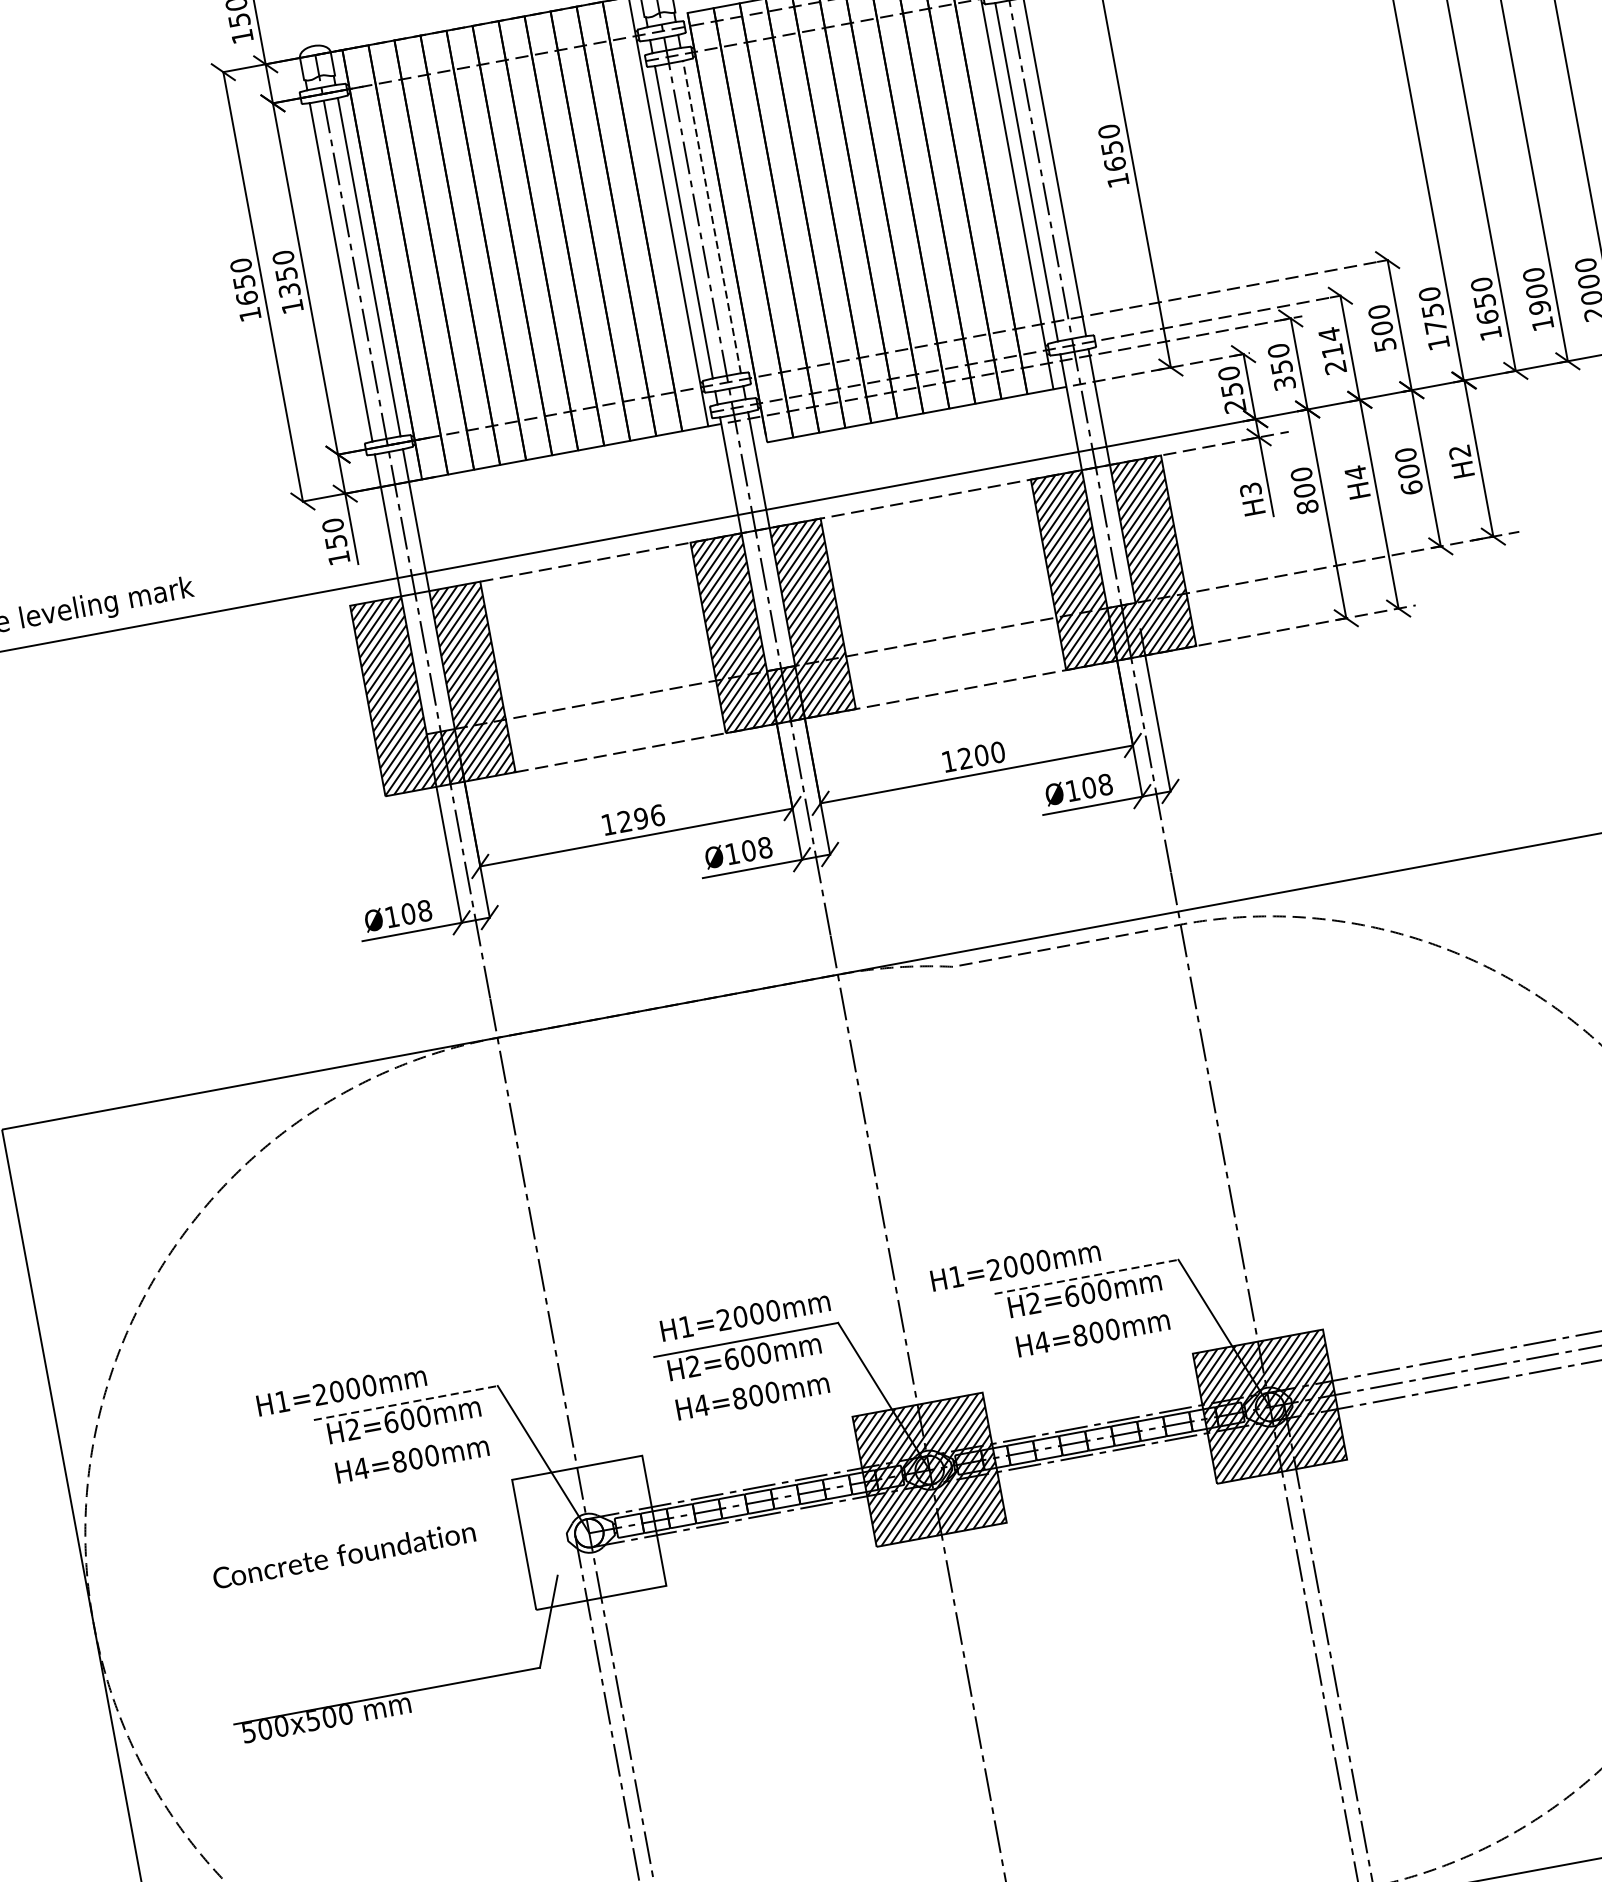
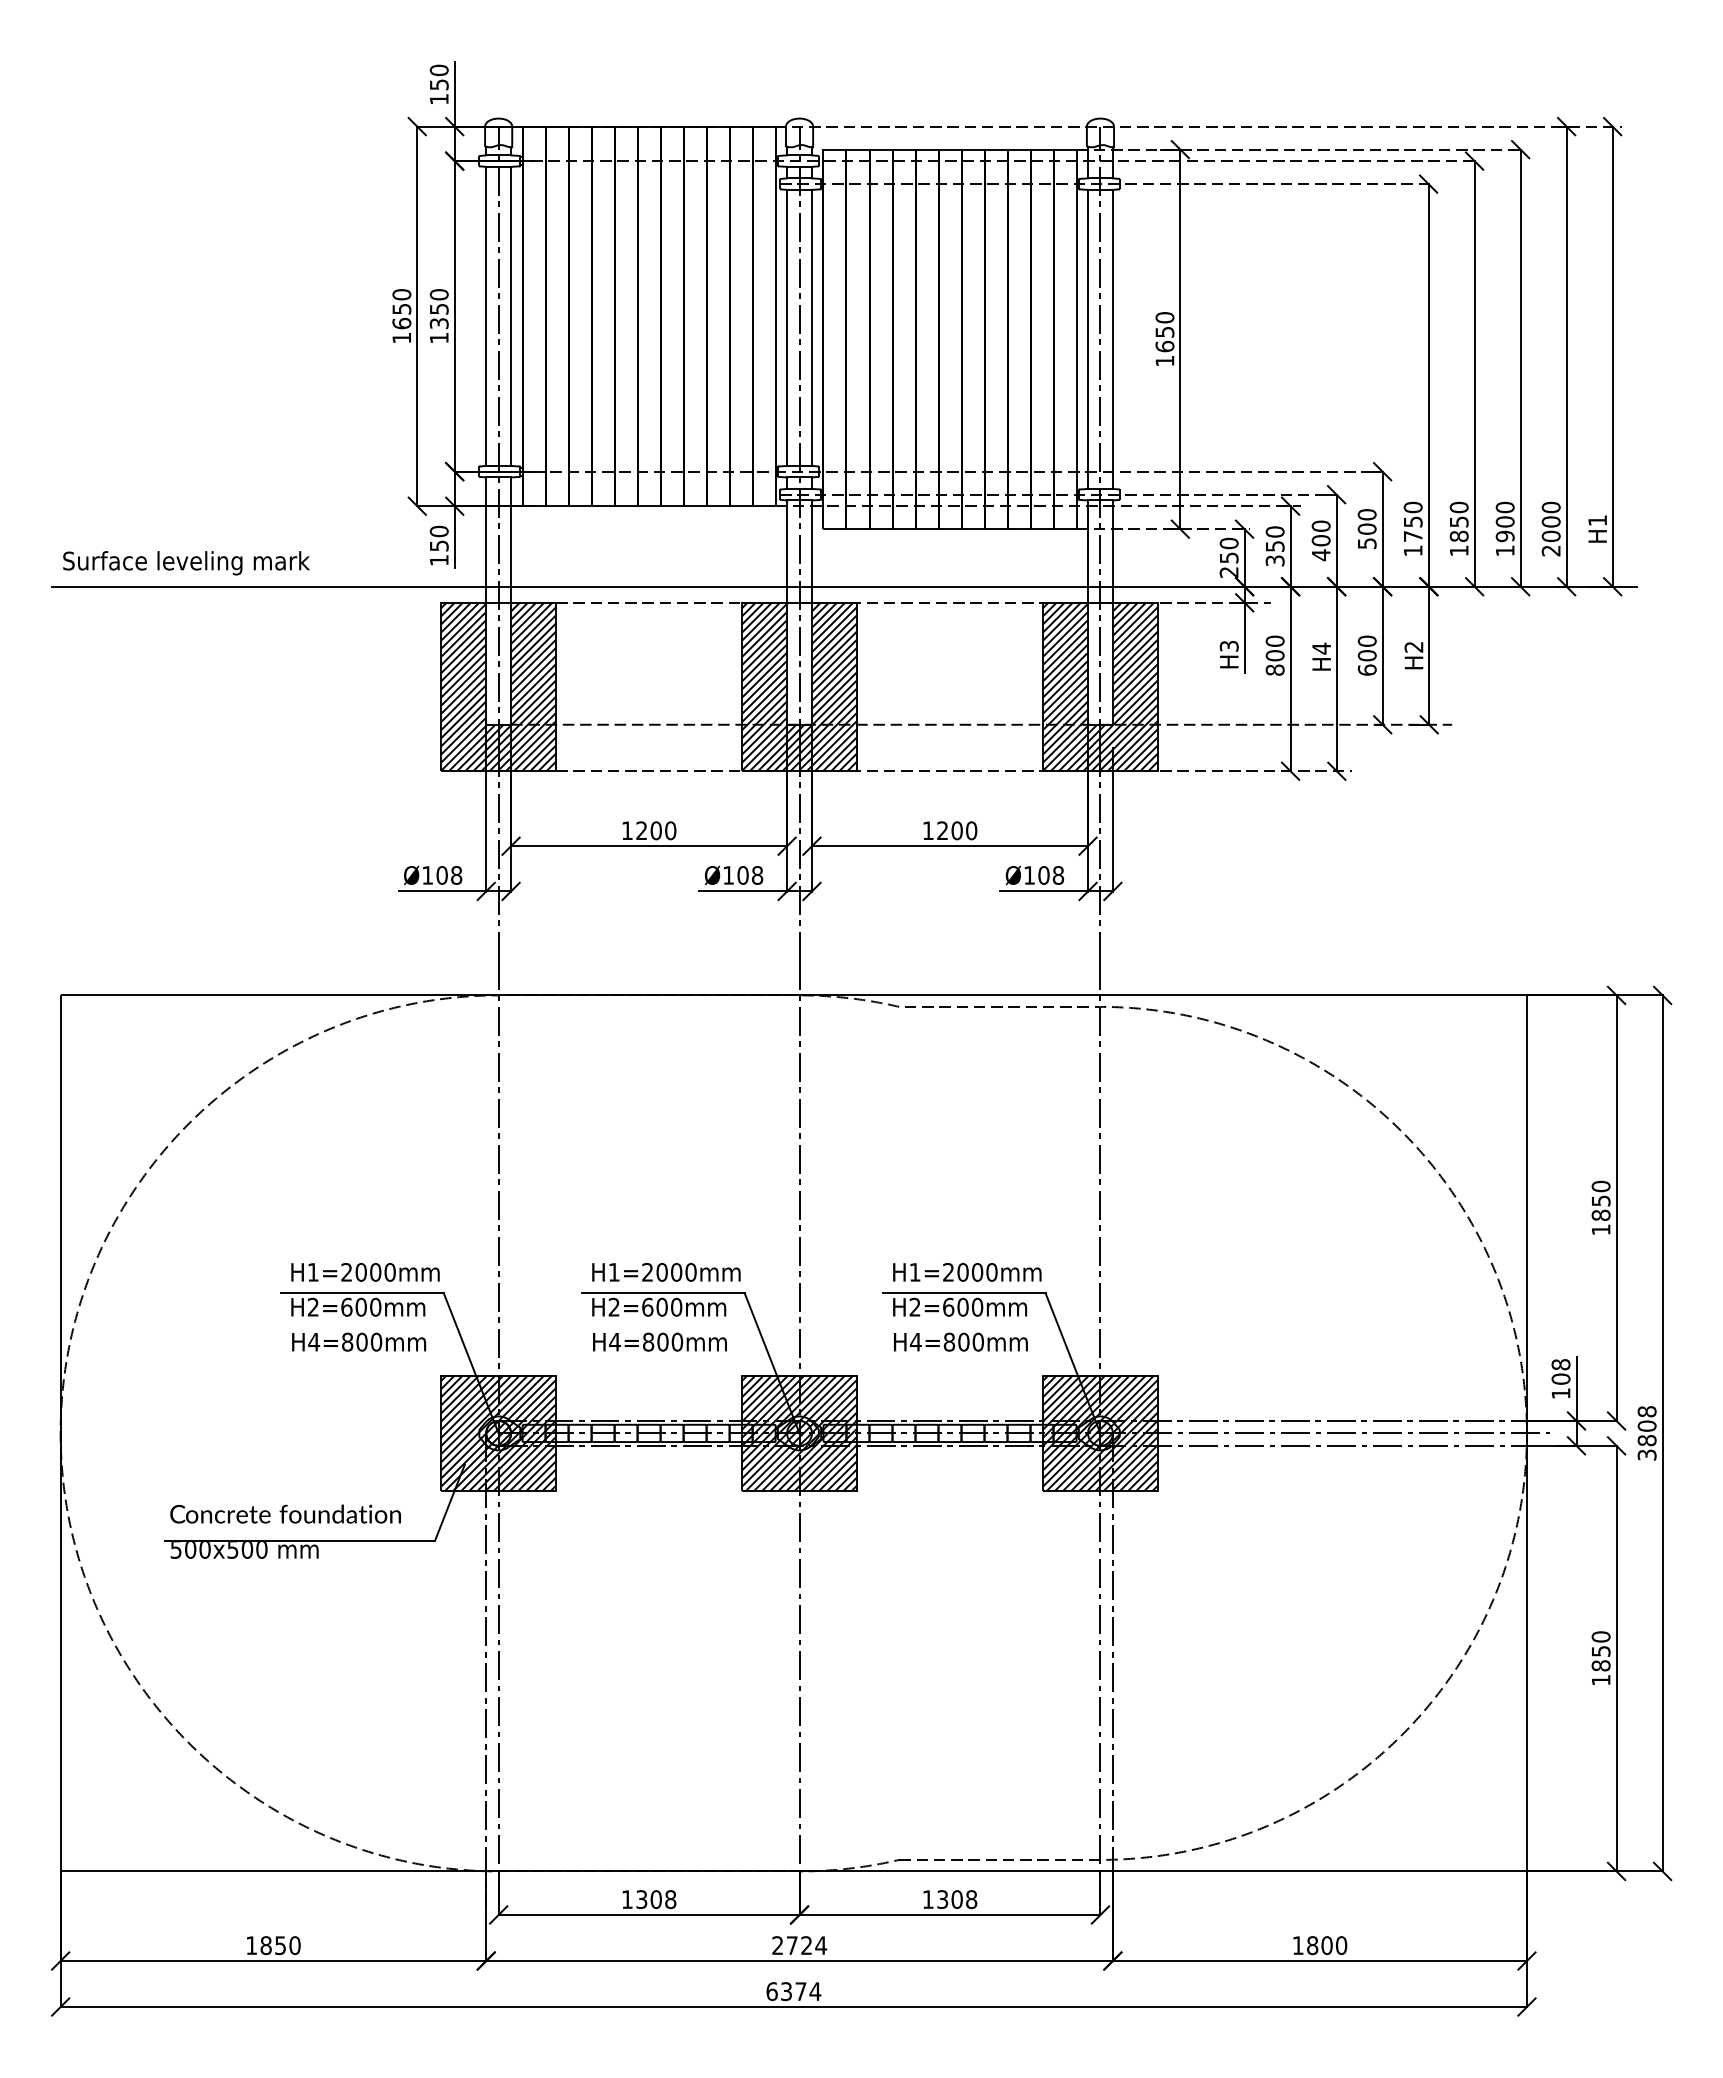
line: (711, 216) -> (811, 327), dashed -> solid
text: (1486, 316) -> (1458, 535), 1650 -> 1850
text: (1331, 350) -> (1320, 540), 214 -> 400
text: (649, 816) -> (663, 830), 1296 -> 1200
text: (1015, 1265) -> (967, 1272), moved
line: (1086, 1277) -> (964, 1293), dashed -> solid
text: (341, 1390) -> (365, 1272), moved
line: (405, 1403) -> (362, 1293), dashed -> solid
hatch: (588, 1532) -> (498, 1432), added
text: (343, 1554) -> (285, 1513), moved

